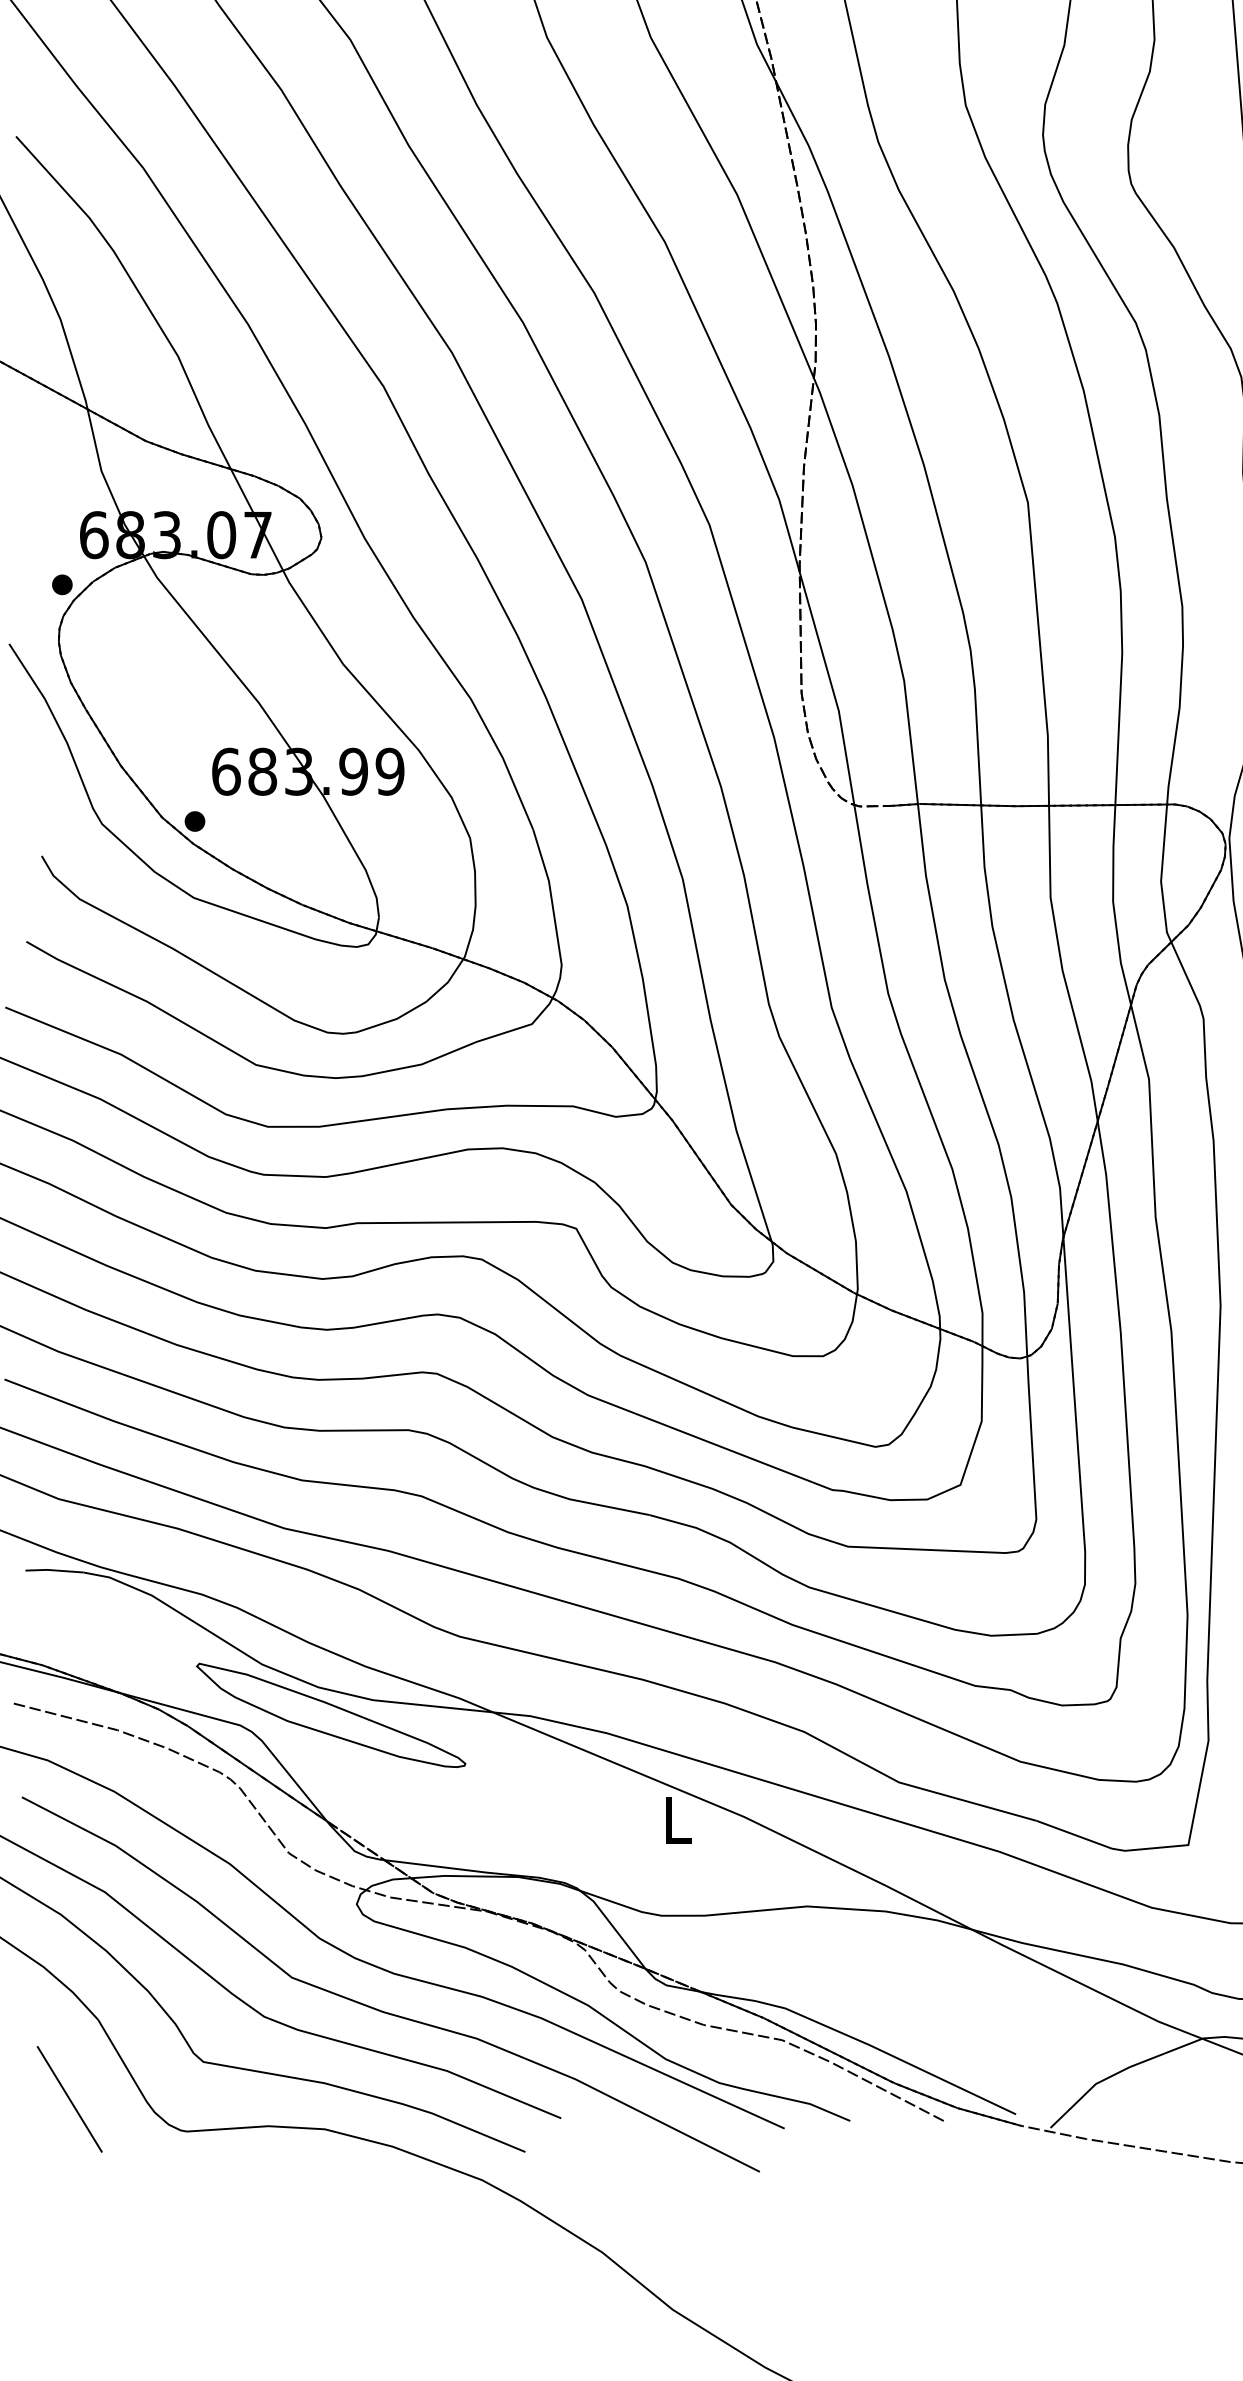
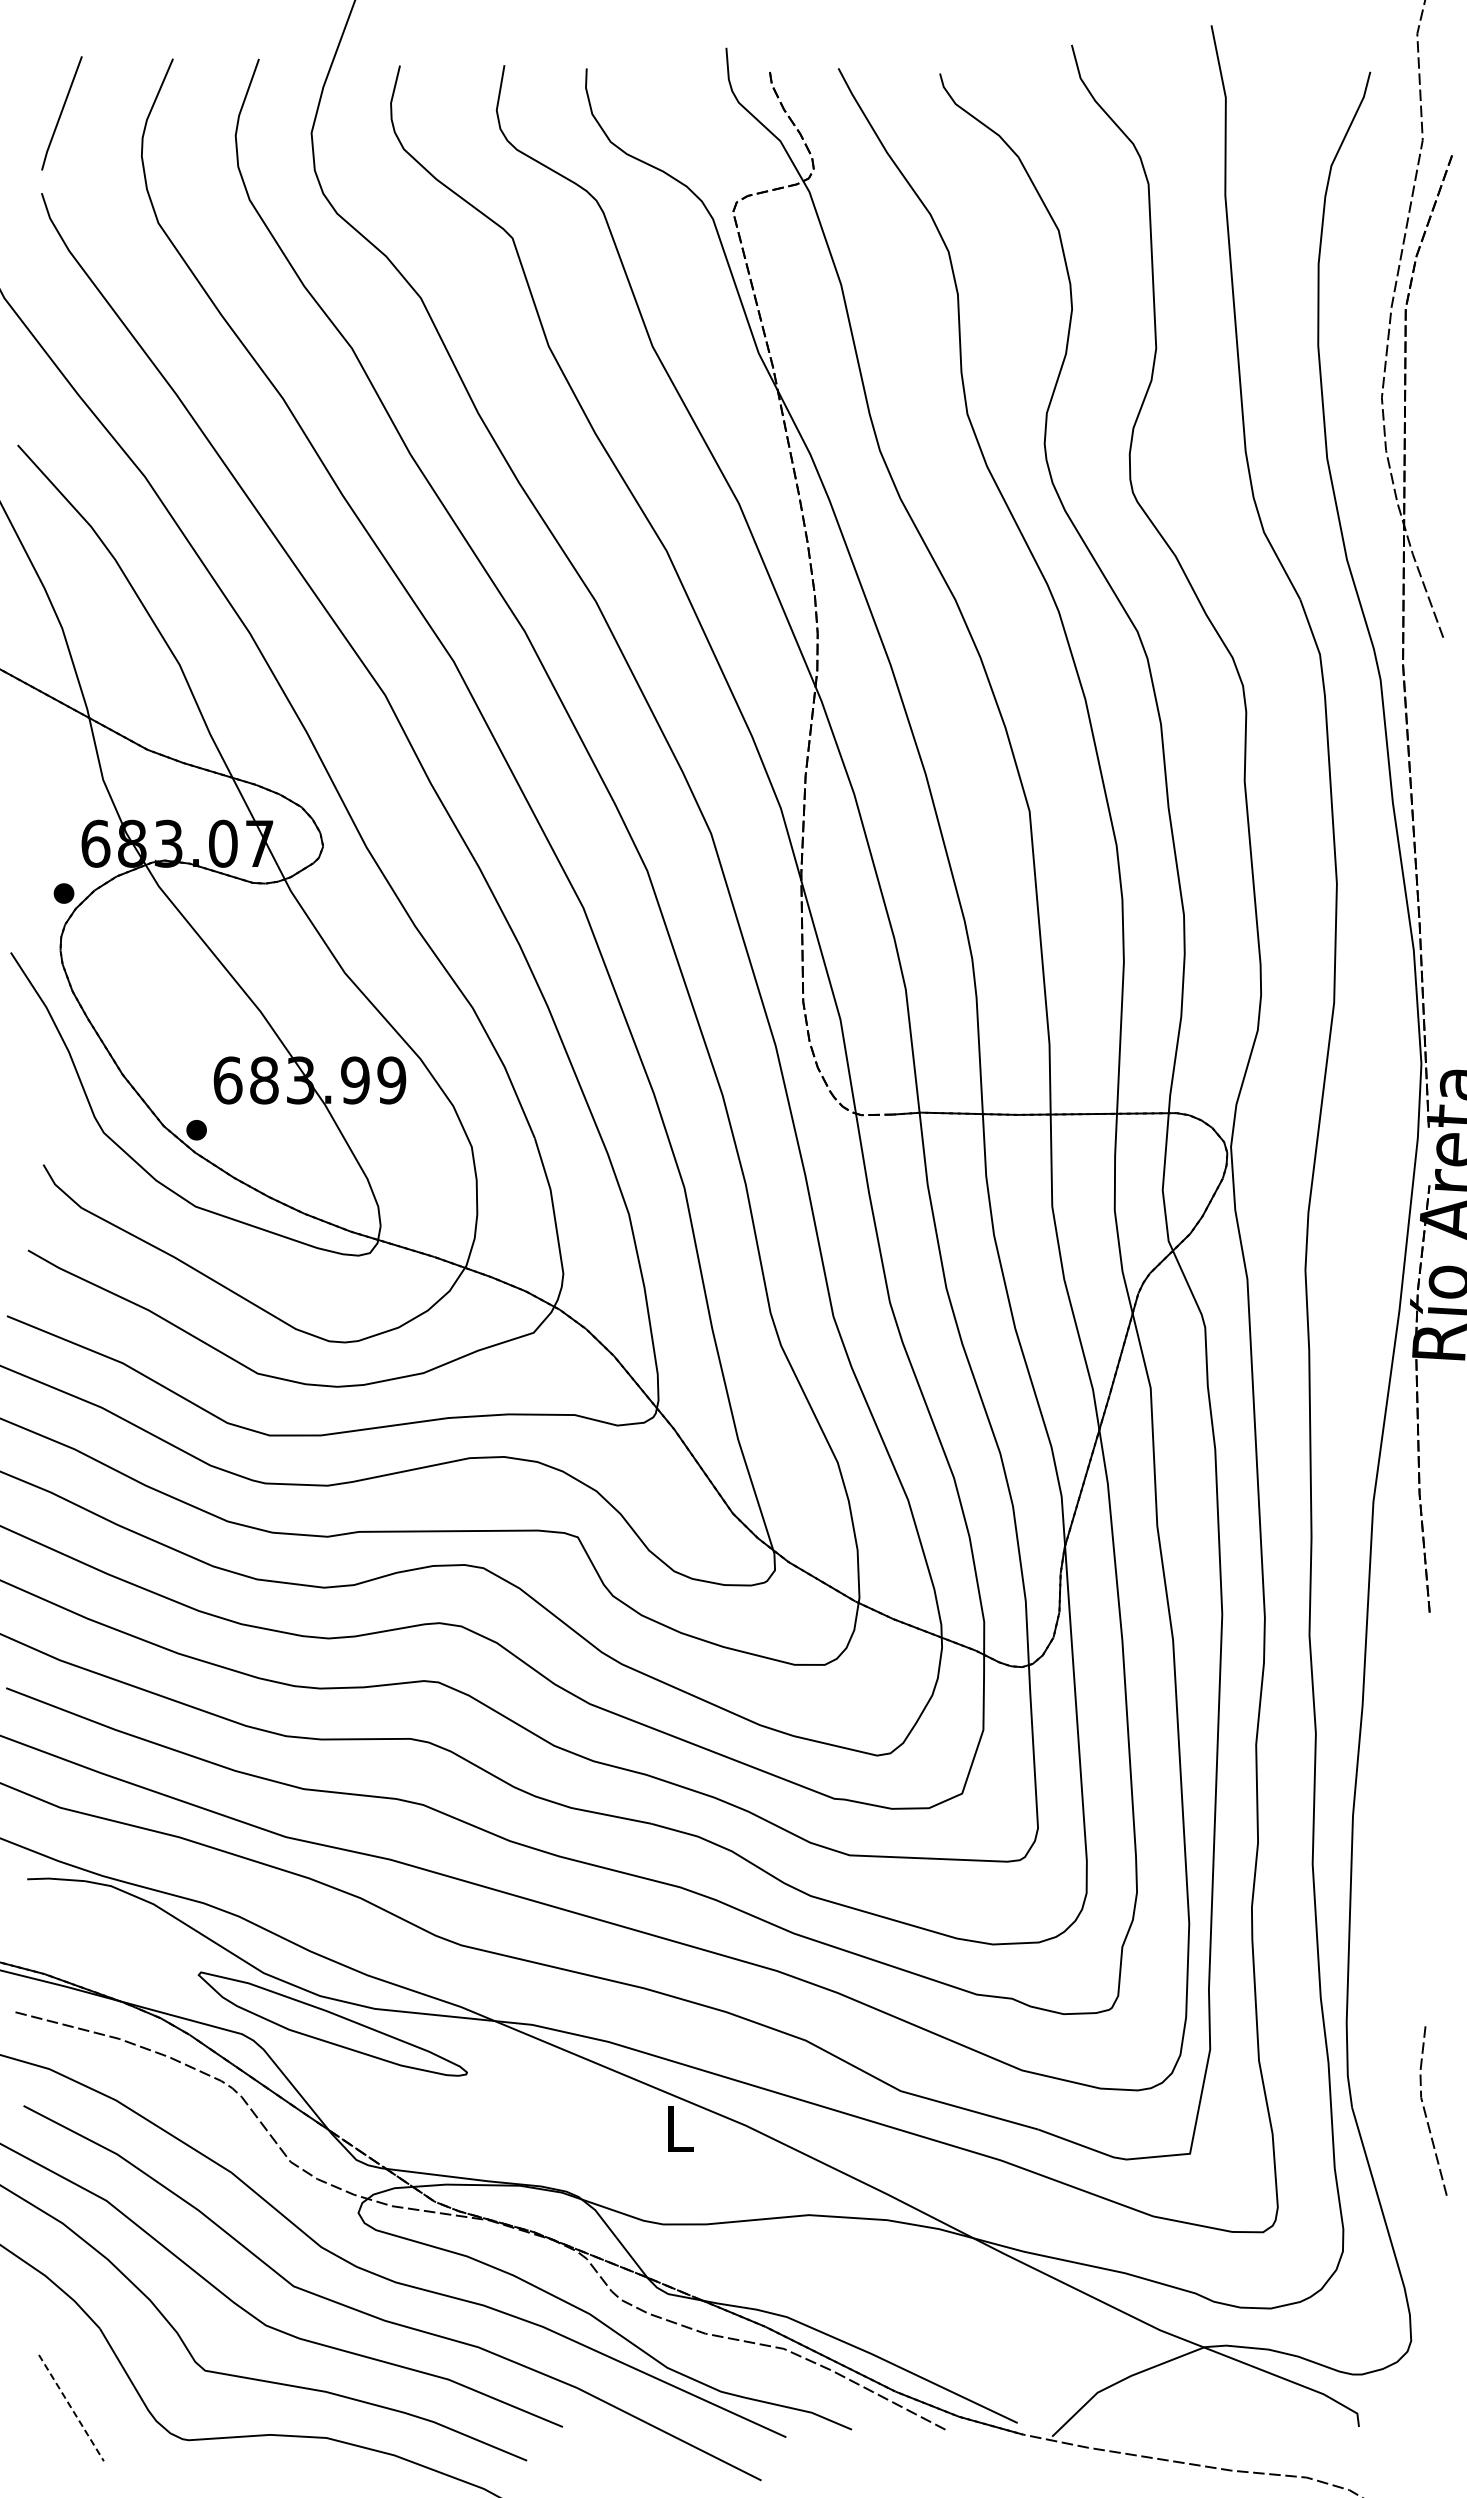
line: (69, 2099) -> (71, 2408), solid -> dashed

